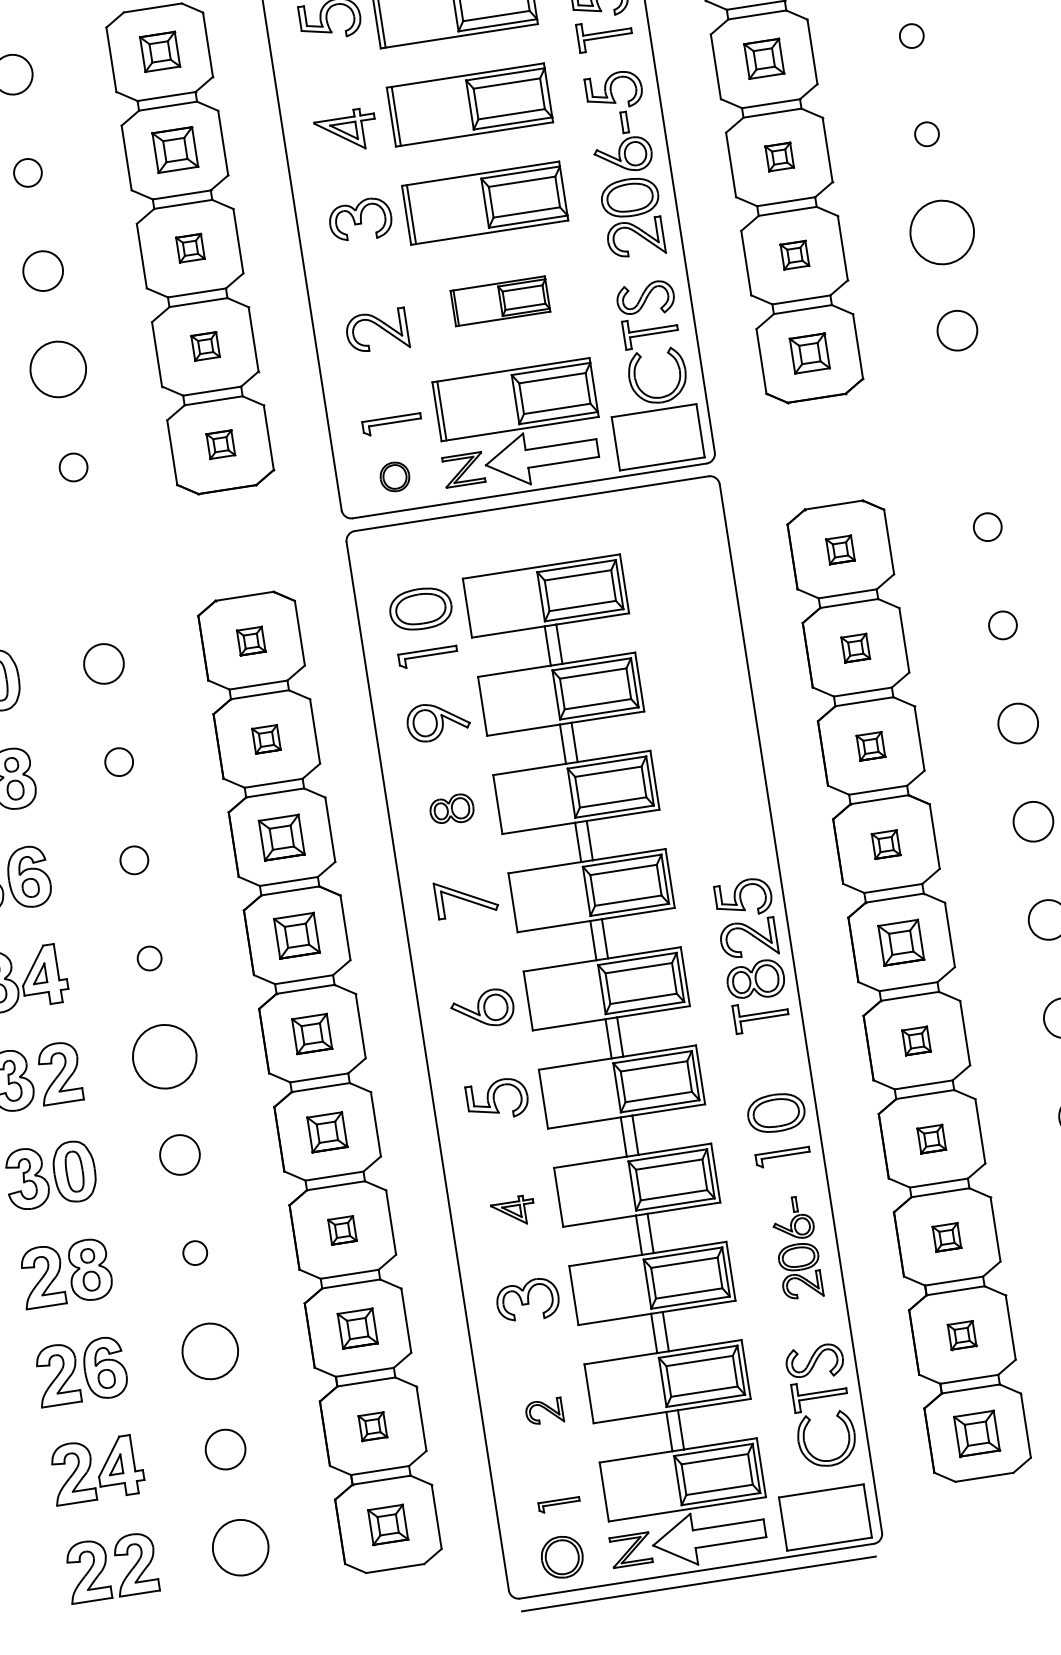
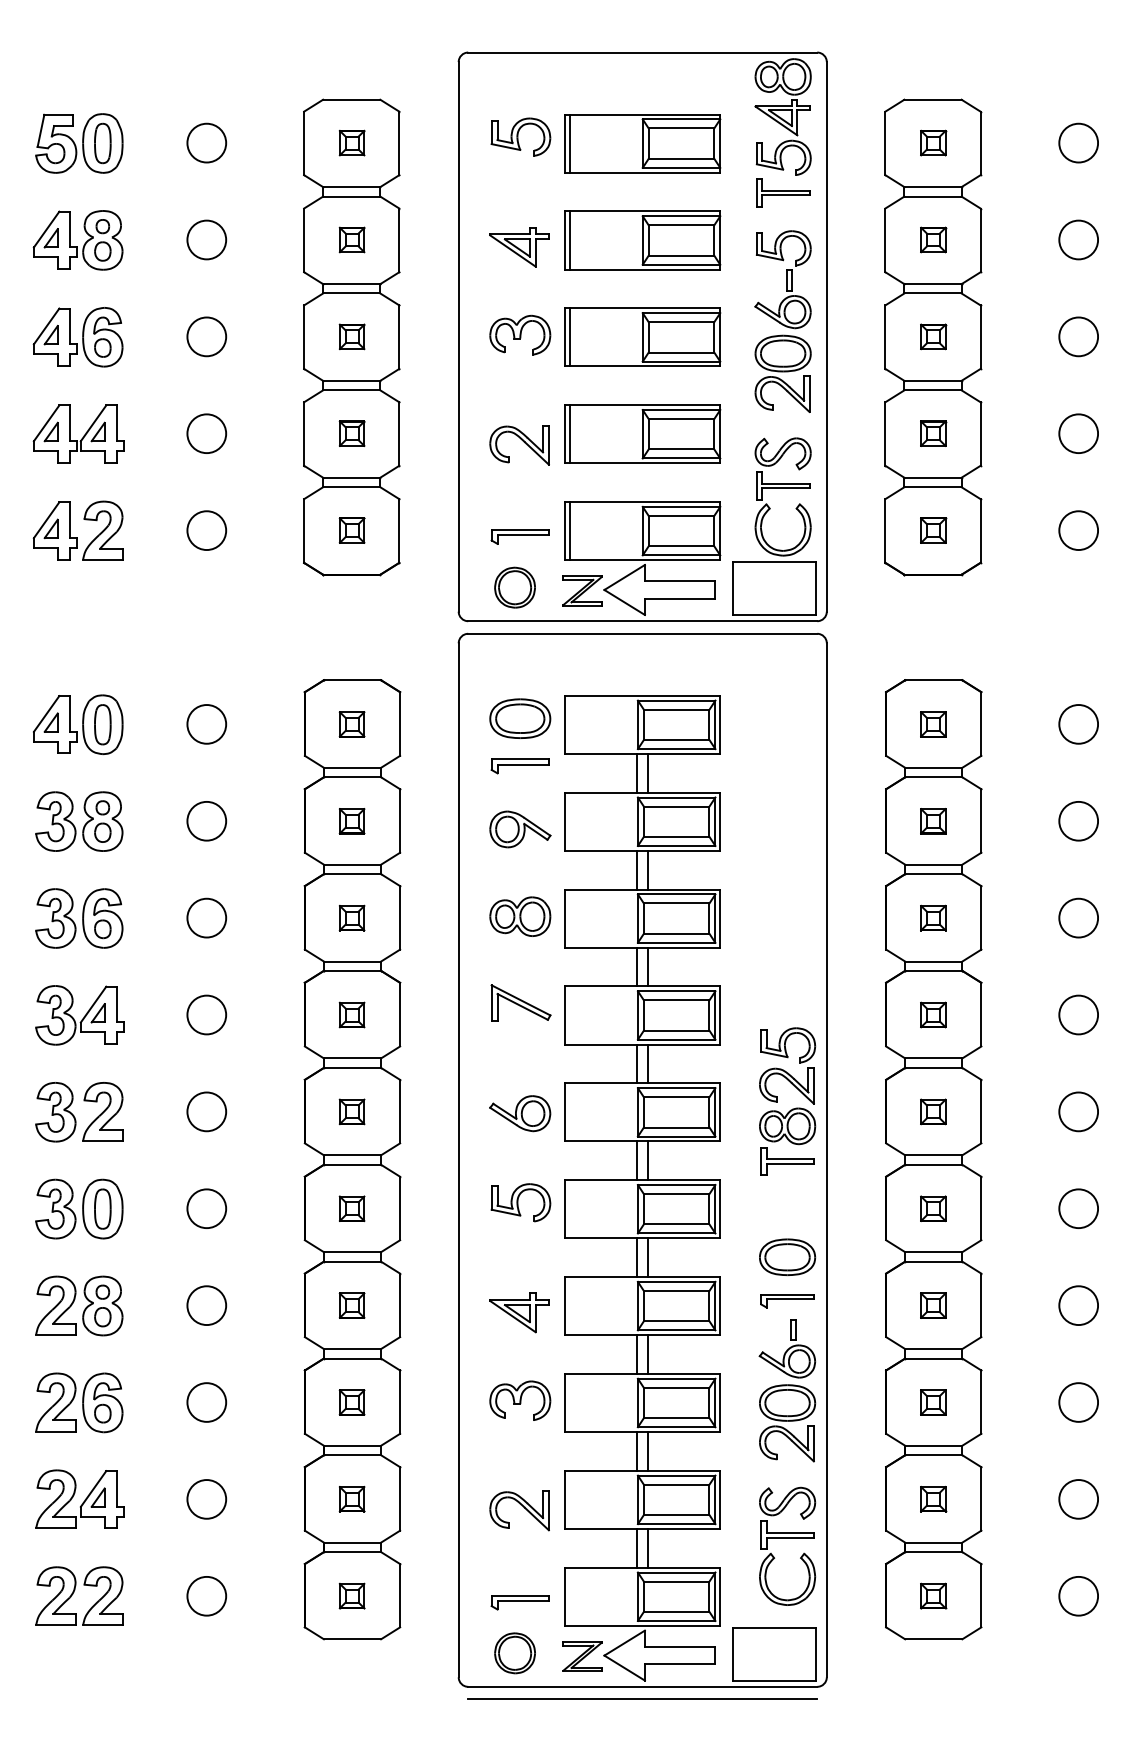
circle: (911, 35) -> (1078, 239), size x1.67
part: (159, 51) -> (351, 142), size x0.71
part: (764, 58) -> (933, 239), size x0.71
circle: (926, 133) -> (1078, 336), size x1.67
part: (174, 149) -> (351, 239), size x0.62
circle: (27, 172) -> (206, 239), size x1.43
circle: (941, 232) -> (1078, 433), size x0.62
part: (499, 300) -> (642, 433), size x1.67
part: (810, 353) -> (933, 530), size x0.71
circle: (58, 369) -> (206, 433), size x0.71
circle: (73, 467) -> (206, 530), size x1.43
part: (394, 476) -> (514, 587), size x1.43
circle: (987, 527) -> (1078, 724), size x1.43
circle: (1002, 625) -> (1078, 821), size x1.43
circle: (118, 761) -> (206, 820), size x1.43
part: (452, 809) -> (520, 916), size x1.43
part: (280, 837) -> (351, 917), size x0.62
circle: (133, 859) -> (206, 917), size x1.43
part: (296, 935) -> (351, 1014), size x0.62
part: (901, 942) -> (933, 1111), size x0.62
circle: (149, 958) -> (206, 1014), size x1.67
part: (311, 1033) -> (351, 1111), size x0.71
circle: (164, 1056) -> (206, 1111), size x0.62
part: (326, 1131) -> (351, 1208), size x0.71
part: (513, 1211) -> (519, 1312), size x1.43
part: (797, 1248) -> (787, 1390), size x1.43
circle: (194, 1253) -> (206, 1305), size x1.67
part: (357, 1328) -> (351, 1402), size x0.71
circle: (210, 1351) -> (206, 1402), size x0.71
part: (544, 1411) -> (519, 1510), size x1.67
part: (977, 1432) -> (933, 1595), size x0.62
part: (558, 1505) -> (519, 1602), size x1.43
part: (387, 1524) -> (351, 1595), size x0.71
circle: (240, 1548) -> (206, 1596), size x0.71

